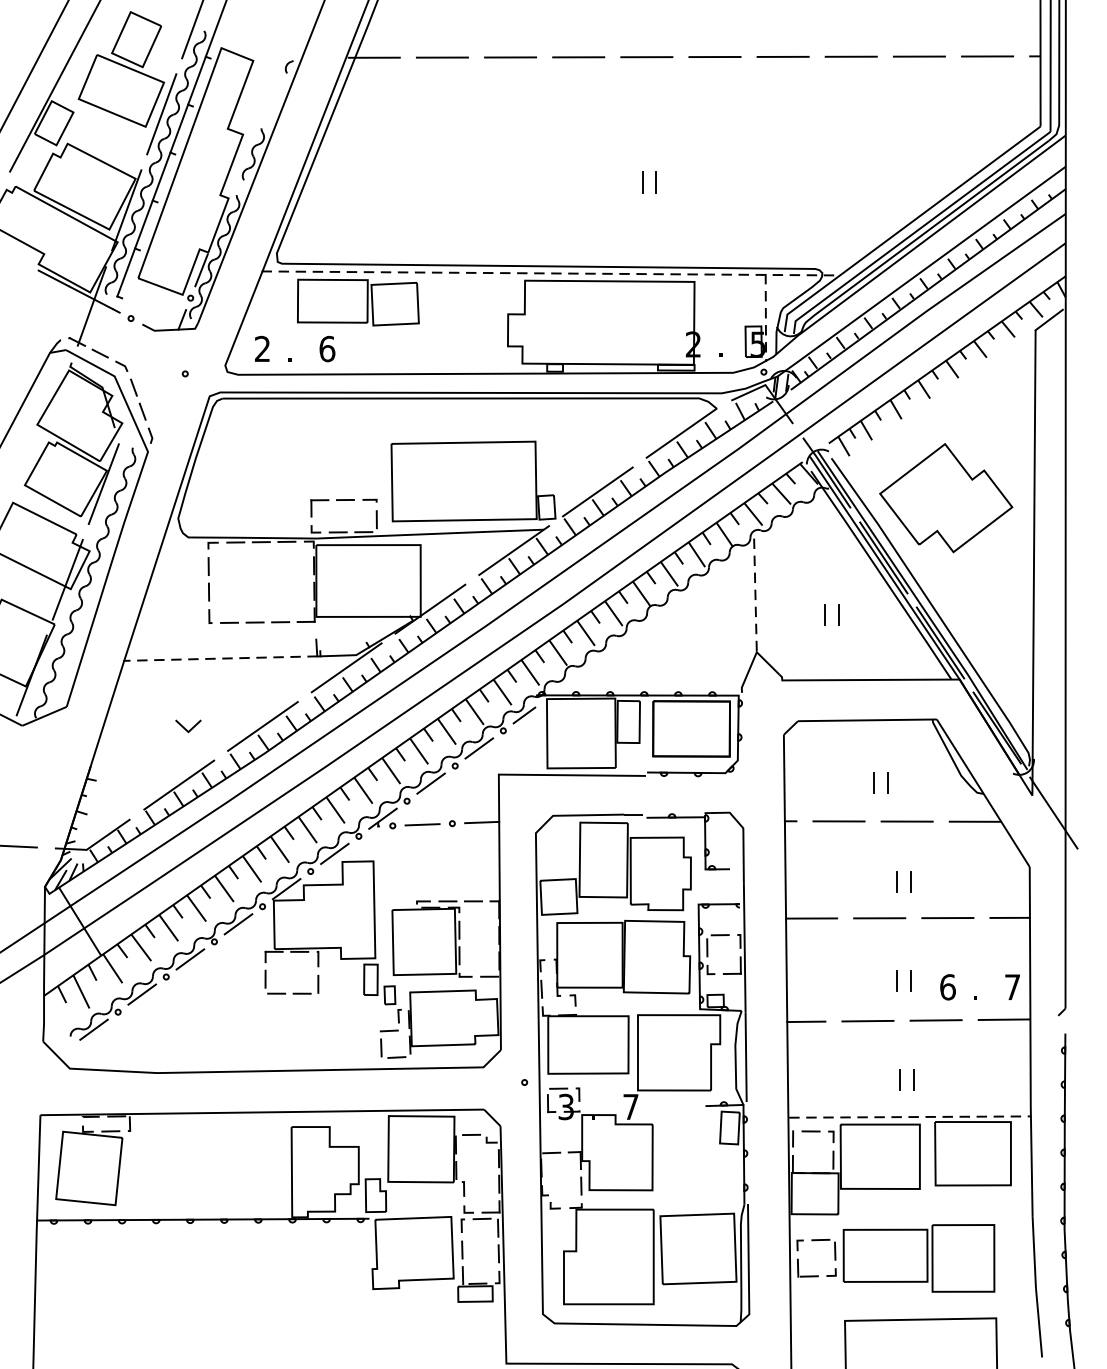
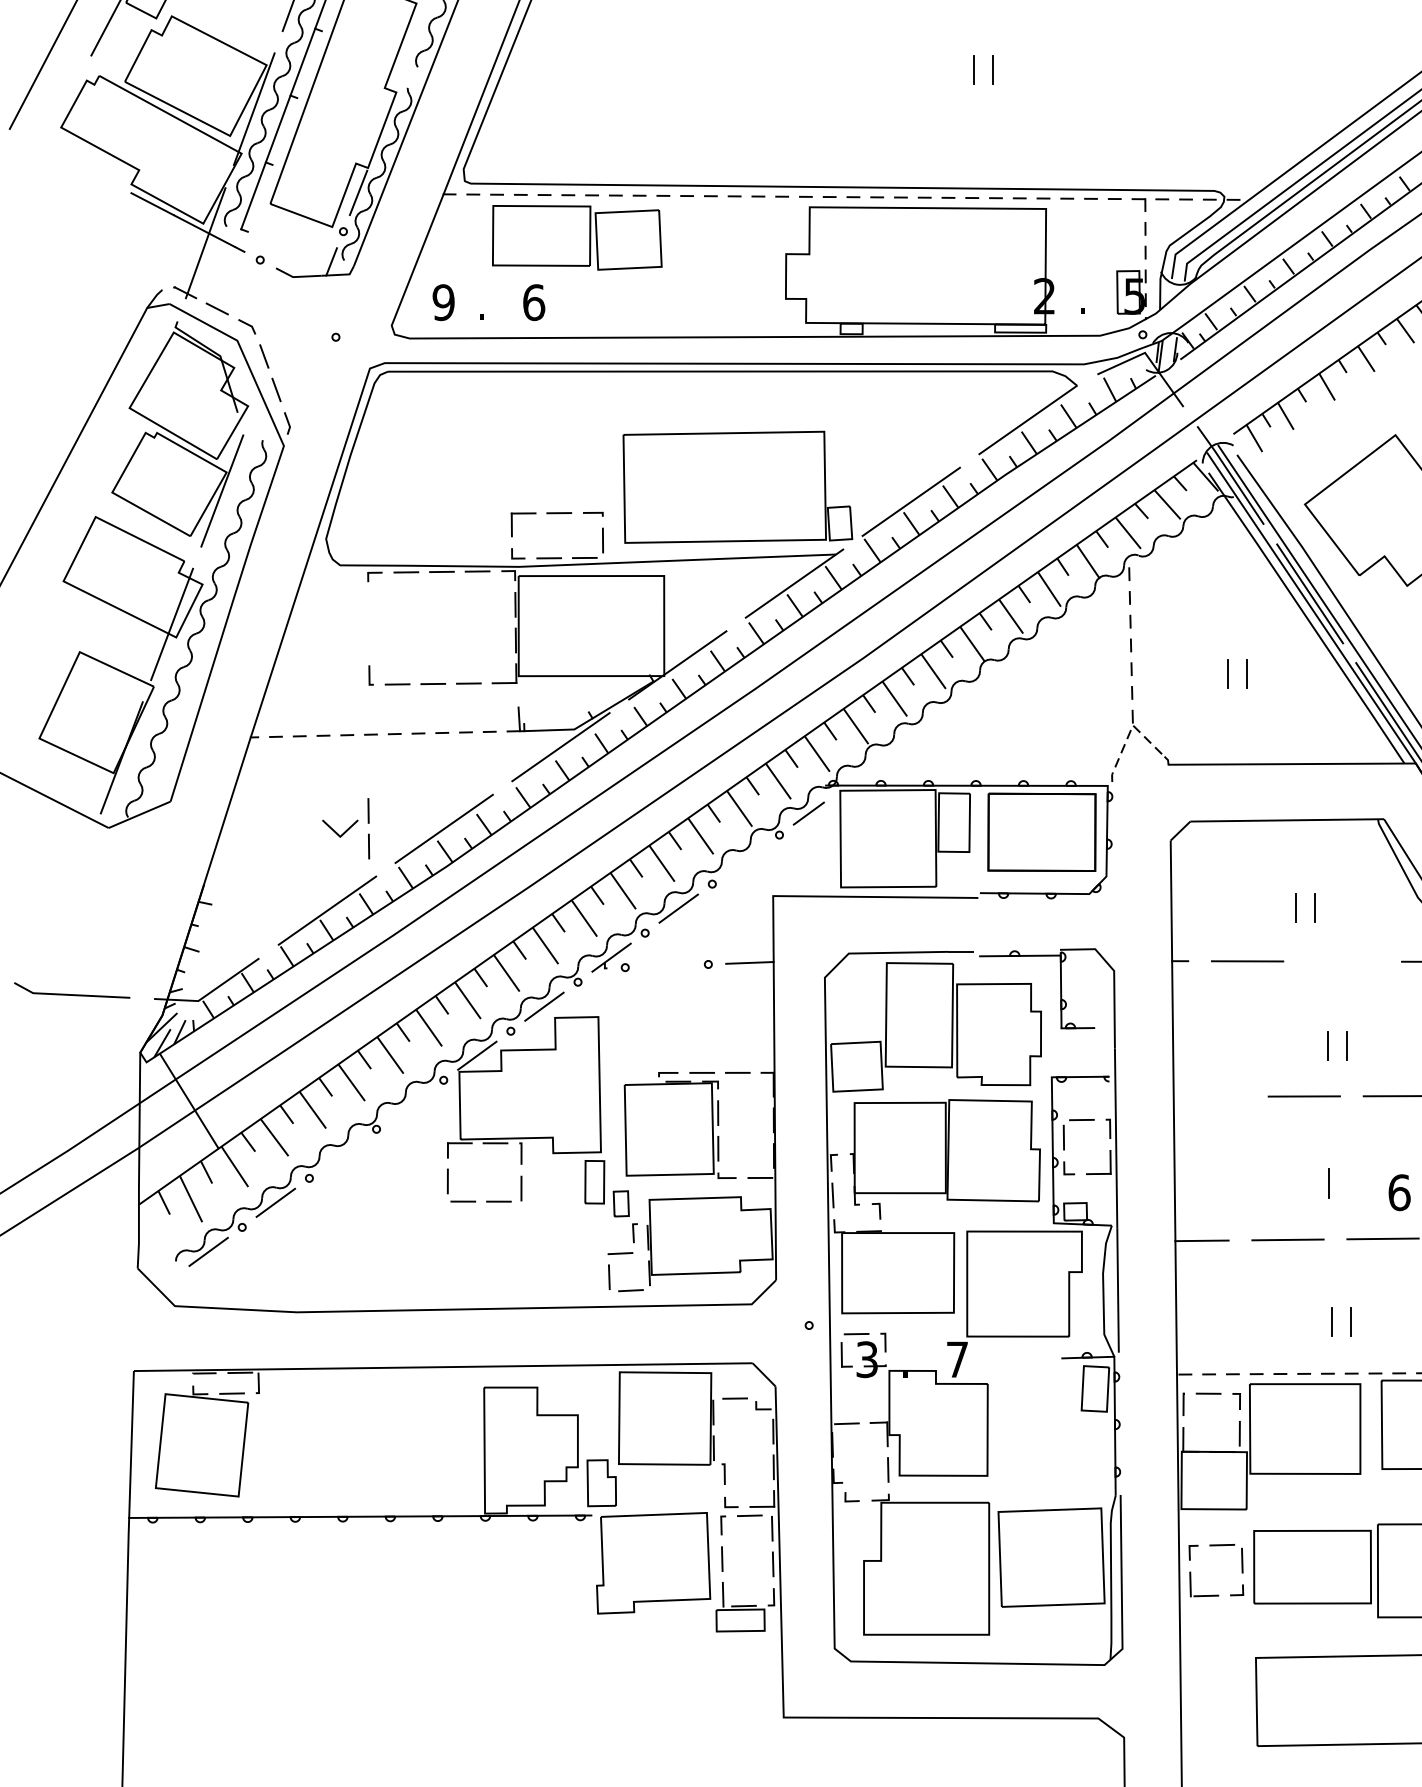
text: (262, 349) -> (443, 303), 2 -> 9
line: (208, 582) -> (368, 833), moved
line: (754, 657) -> (1129, 732), solid -> dashed
line: (479, 748) -> (746, 859), removed
line: (906, 821) -> (1341, 961), removed
line: (422, 824) -> (666, 965), removed
line: (811, 918) -> (1209, 1096), removed
line: (238, 924) -> (410, 1105), removed
line: (190, 959) -> (343, 1153), removed
line: (910, 980) -> (1347, 1183), removed

